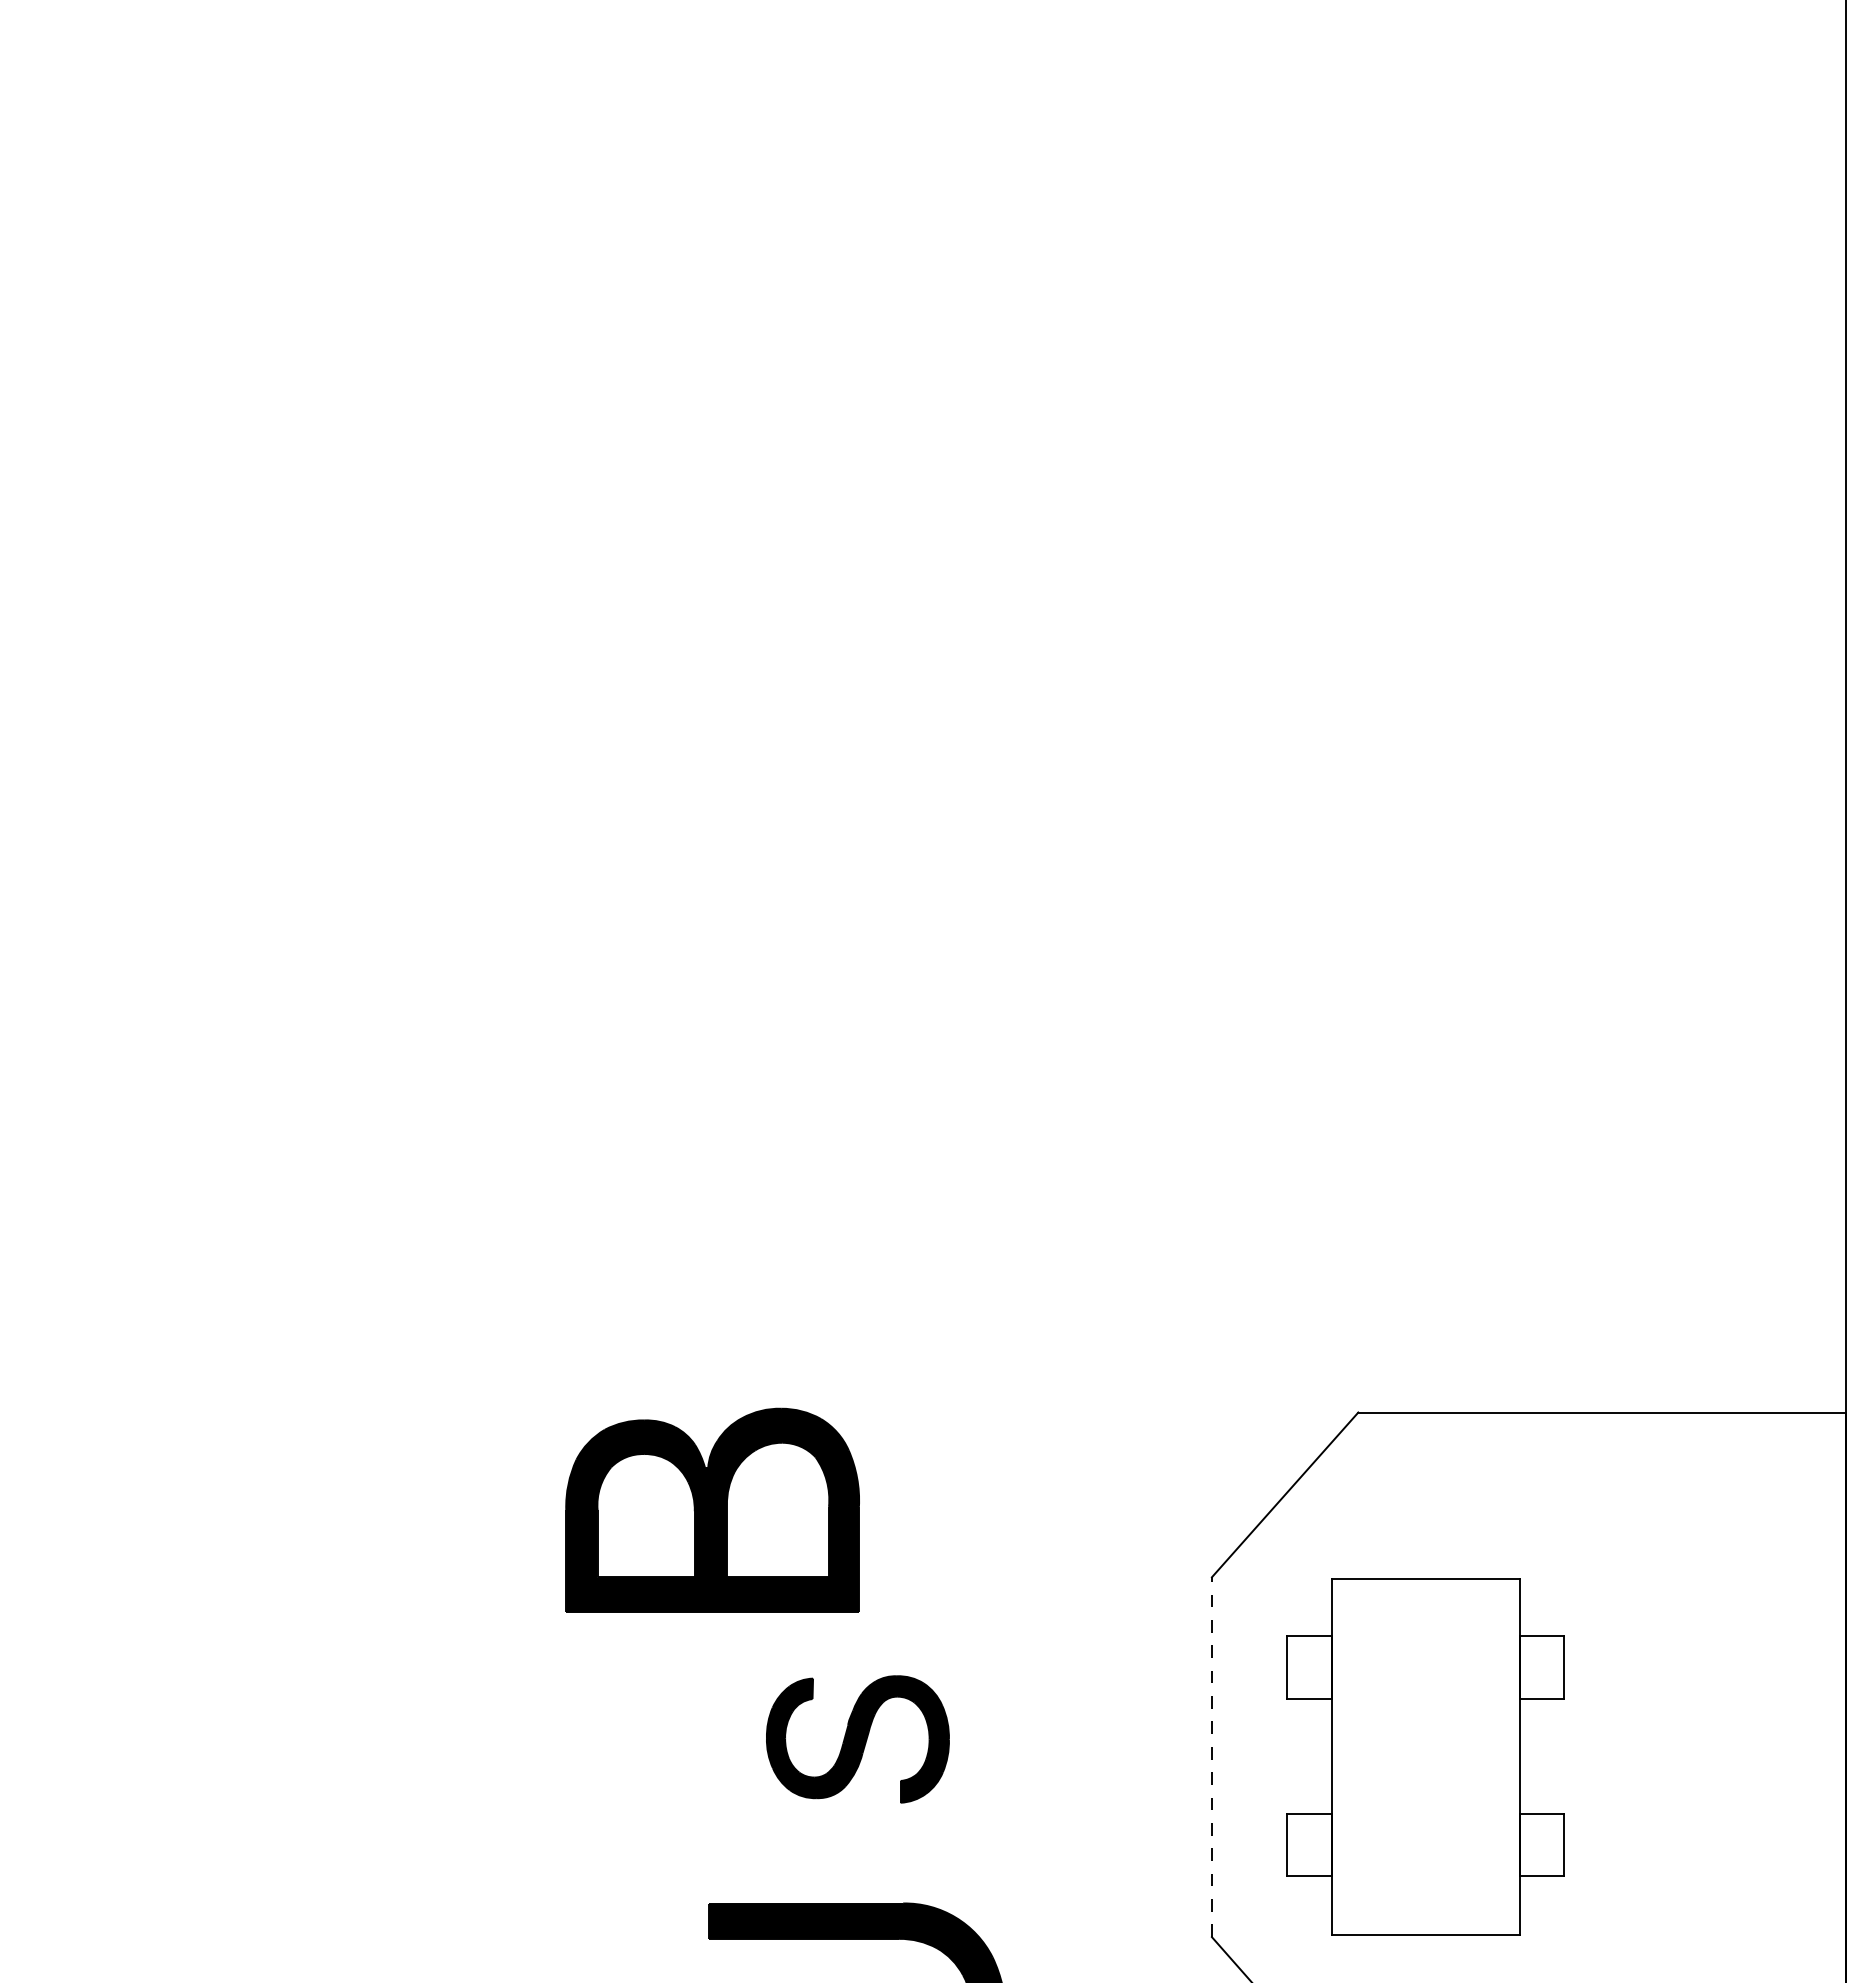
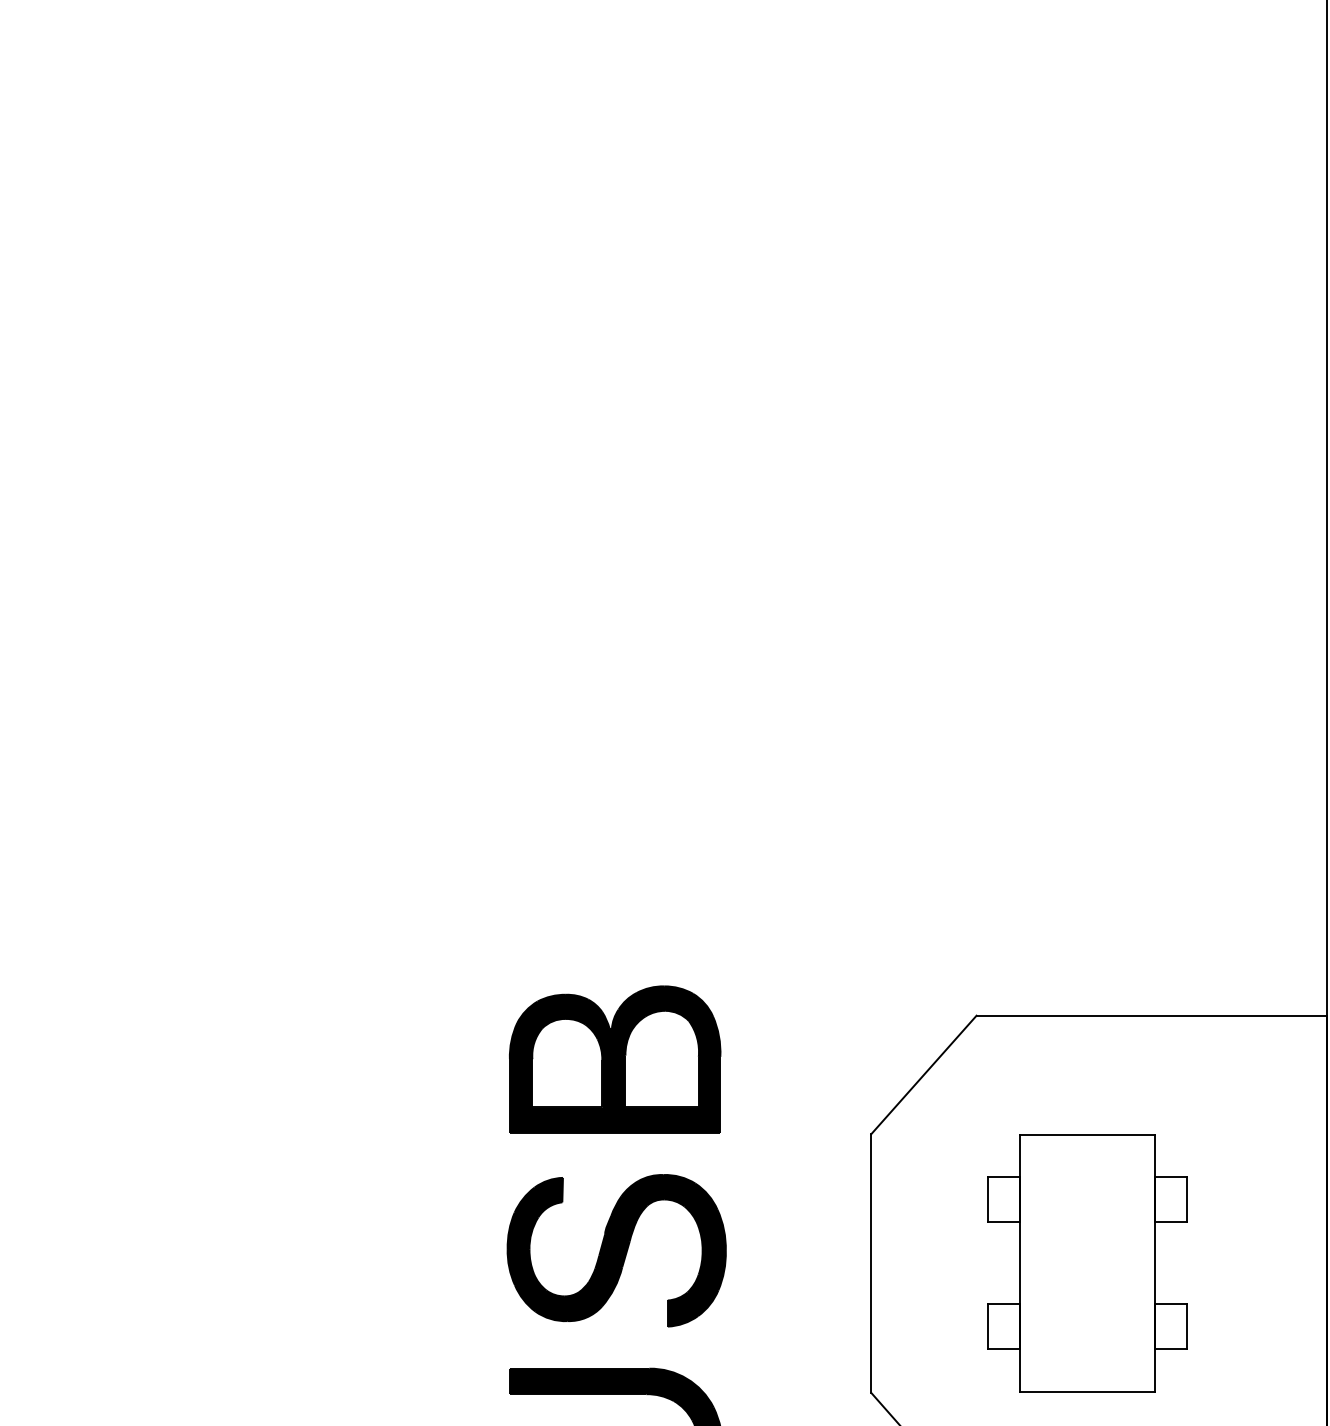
part: (712, 1509) -> (615, 1058), moved
part: (857, 1739) -> (616, 1250), size x1.67
part: (1425, 1756) -> (1087, 1263), moved
line: (1211, 1757) -> (870, 1263), dashed -> solid

